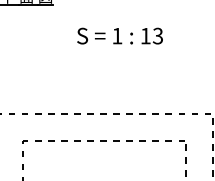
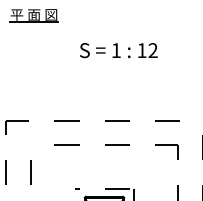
text: (157, 36) -> (152, 50), 13 -> 12

